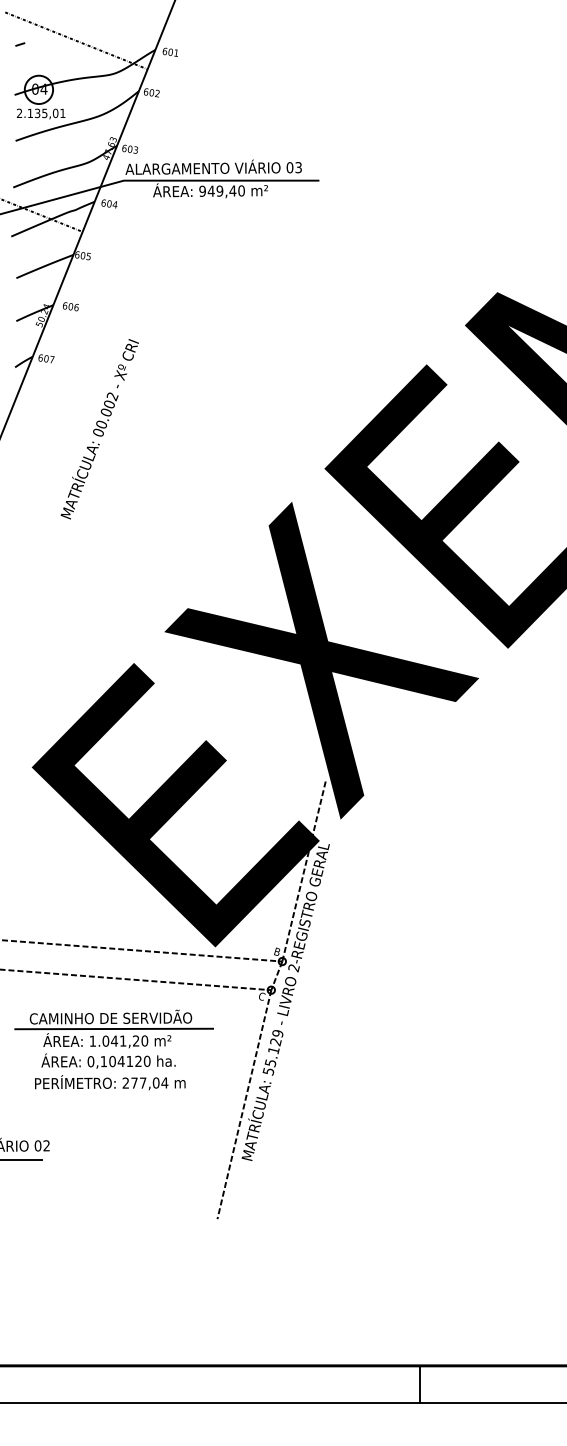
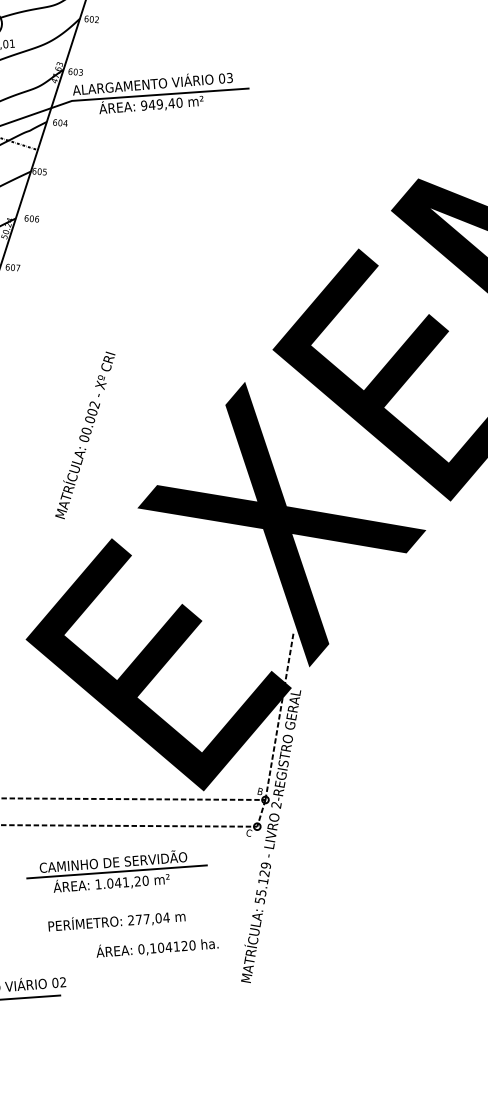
text: (99, 429) -> (85, 435), moved
text: (108, 1060) -> (157, 947), moved
line: (244, 1104) -> (240, 932), removed

